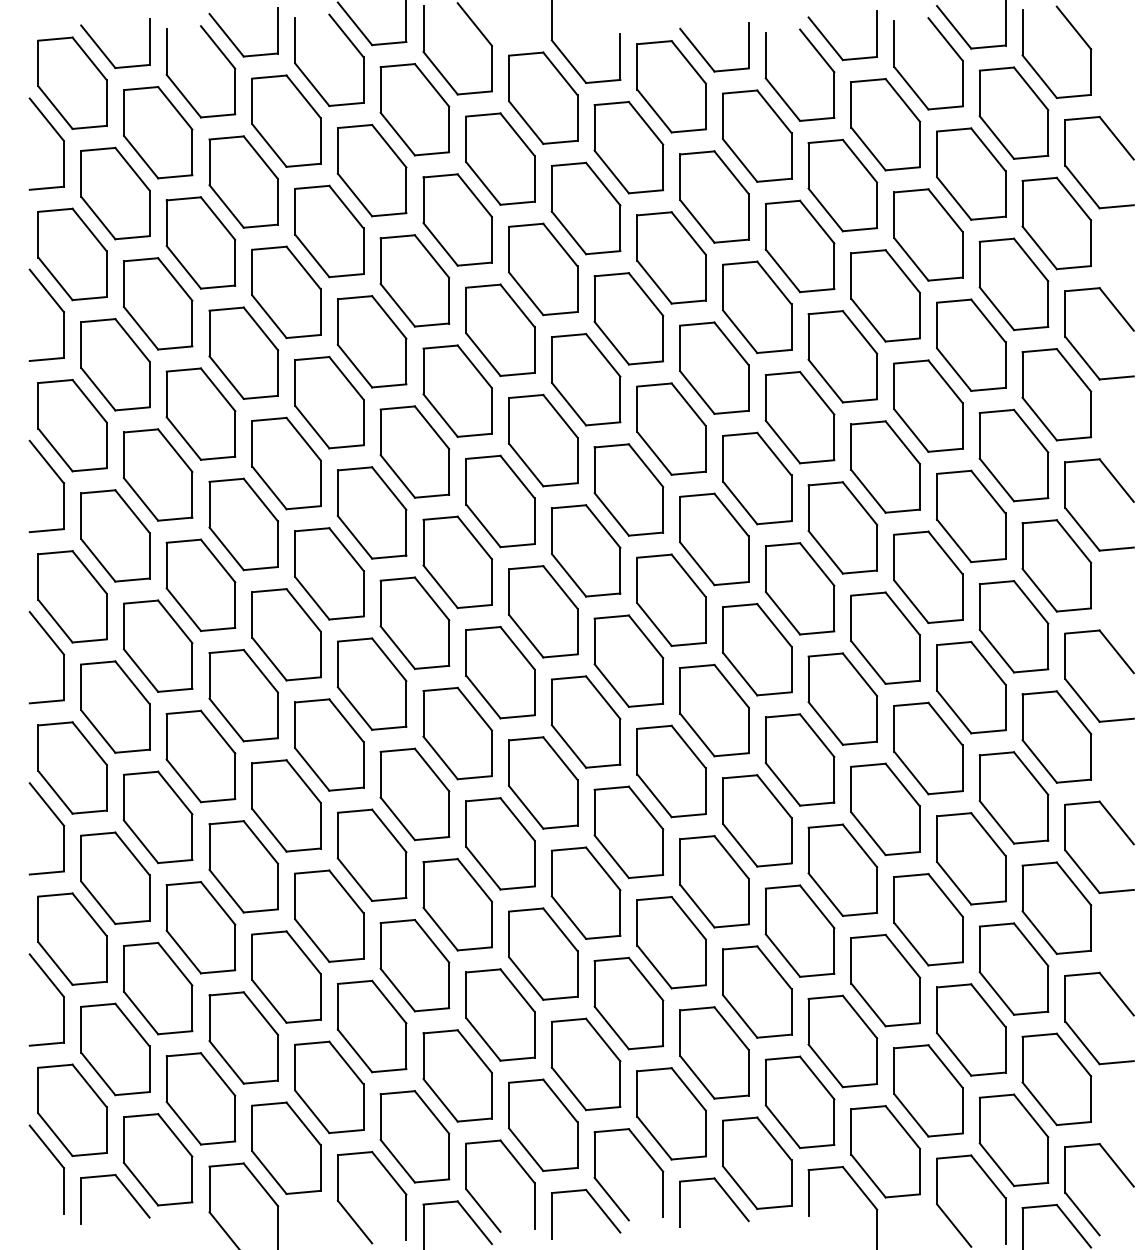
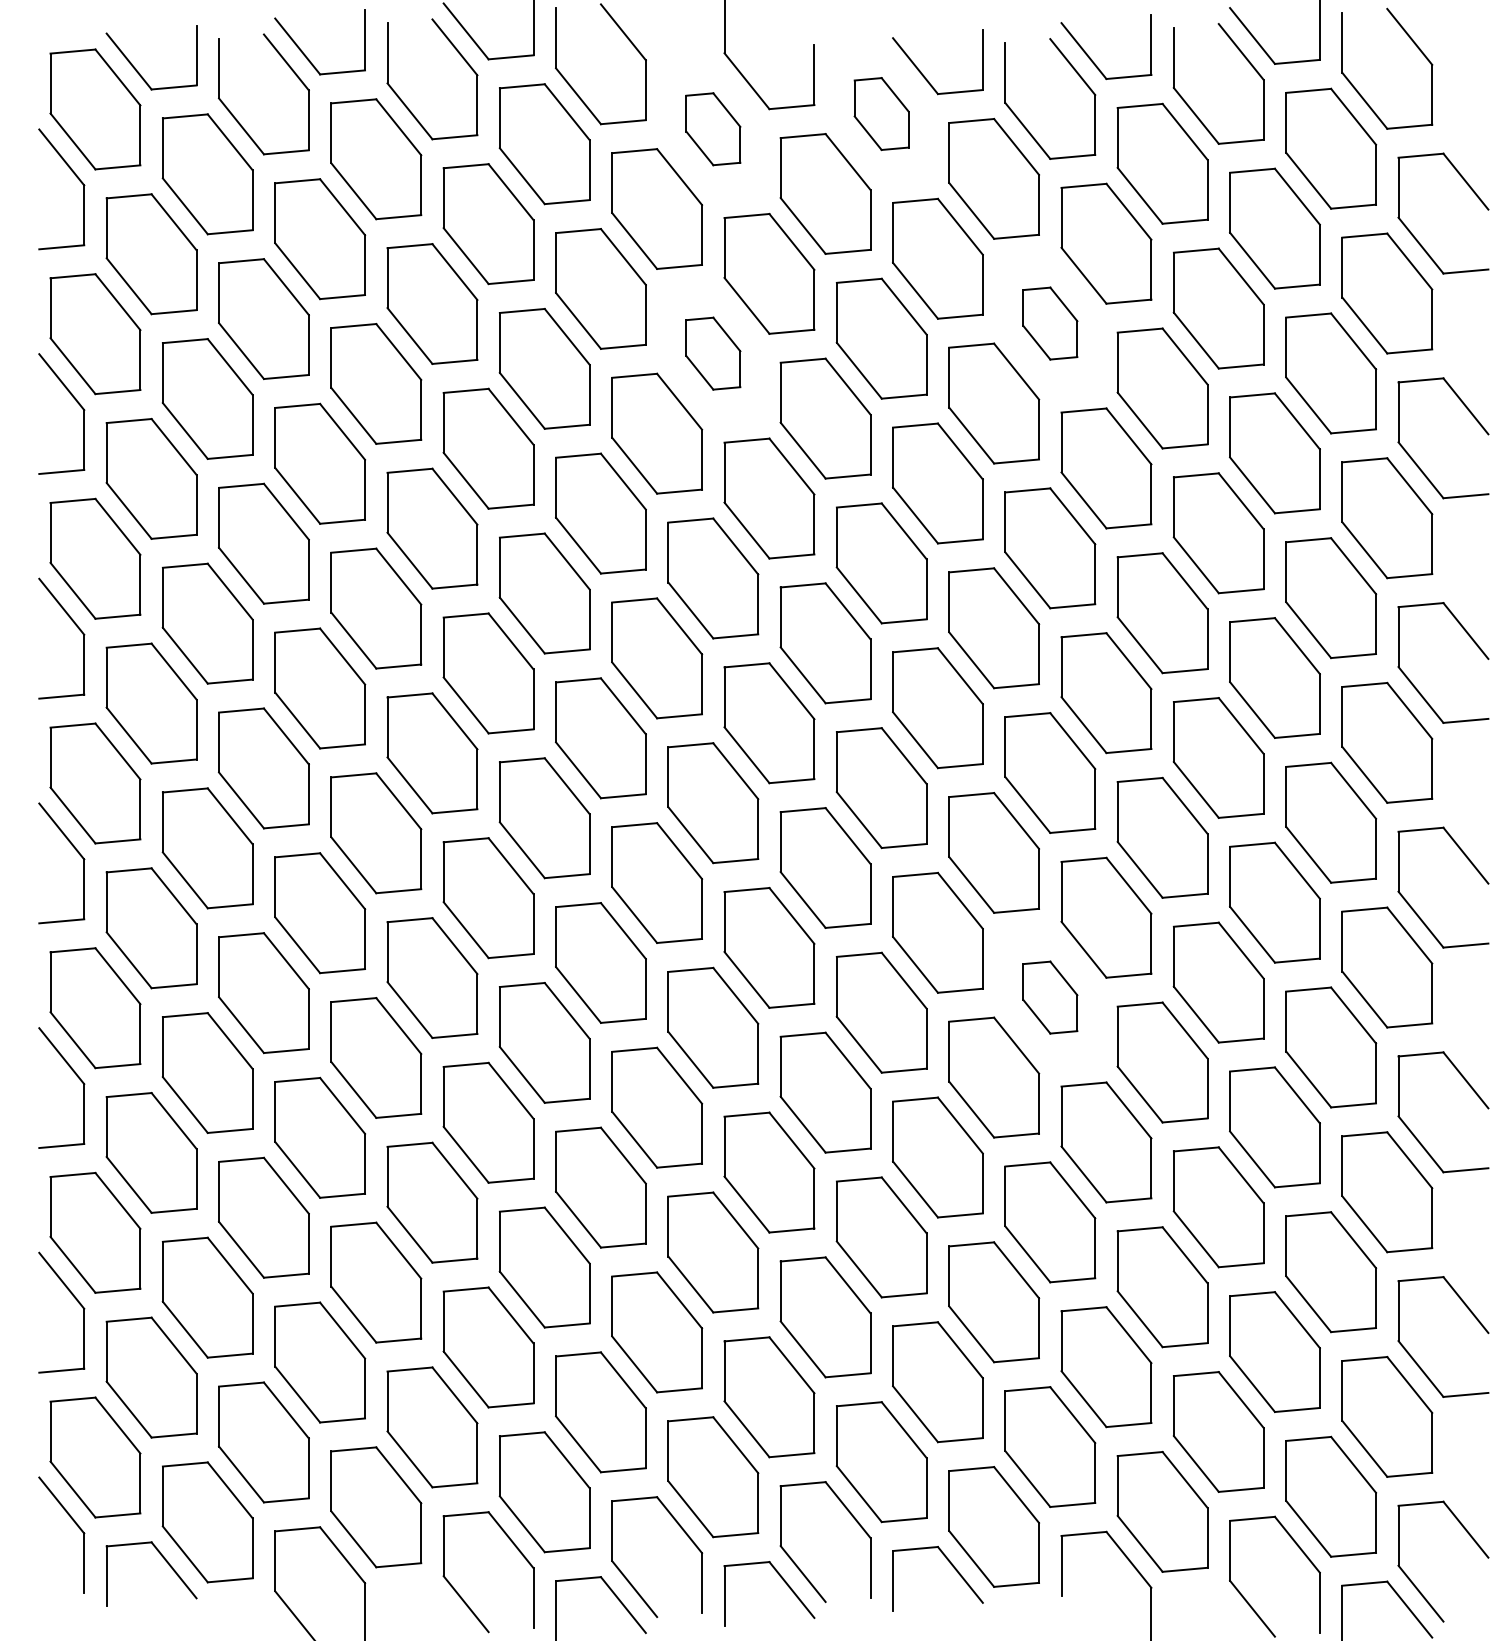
part: (671, 86) -> (881, 113), size x0.6
part: (543, 98) -> (713, 129), size x0.6
part: (800, 246) -> (1050, 323), size x0.6
part: (543, 269) -> (713, 353), size x0.6
part: (800, 759) -> (1050, 997), size x0.6

